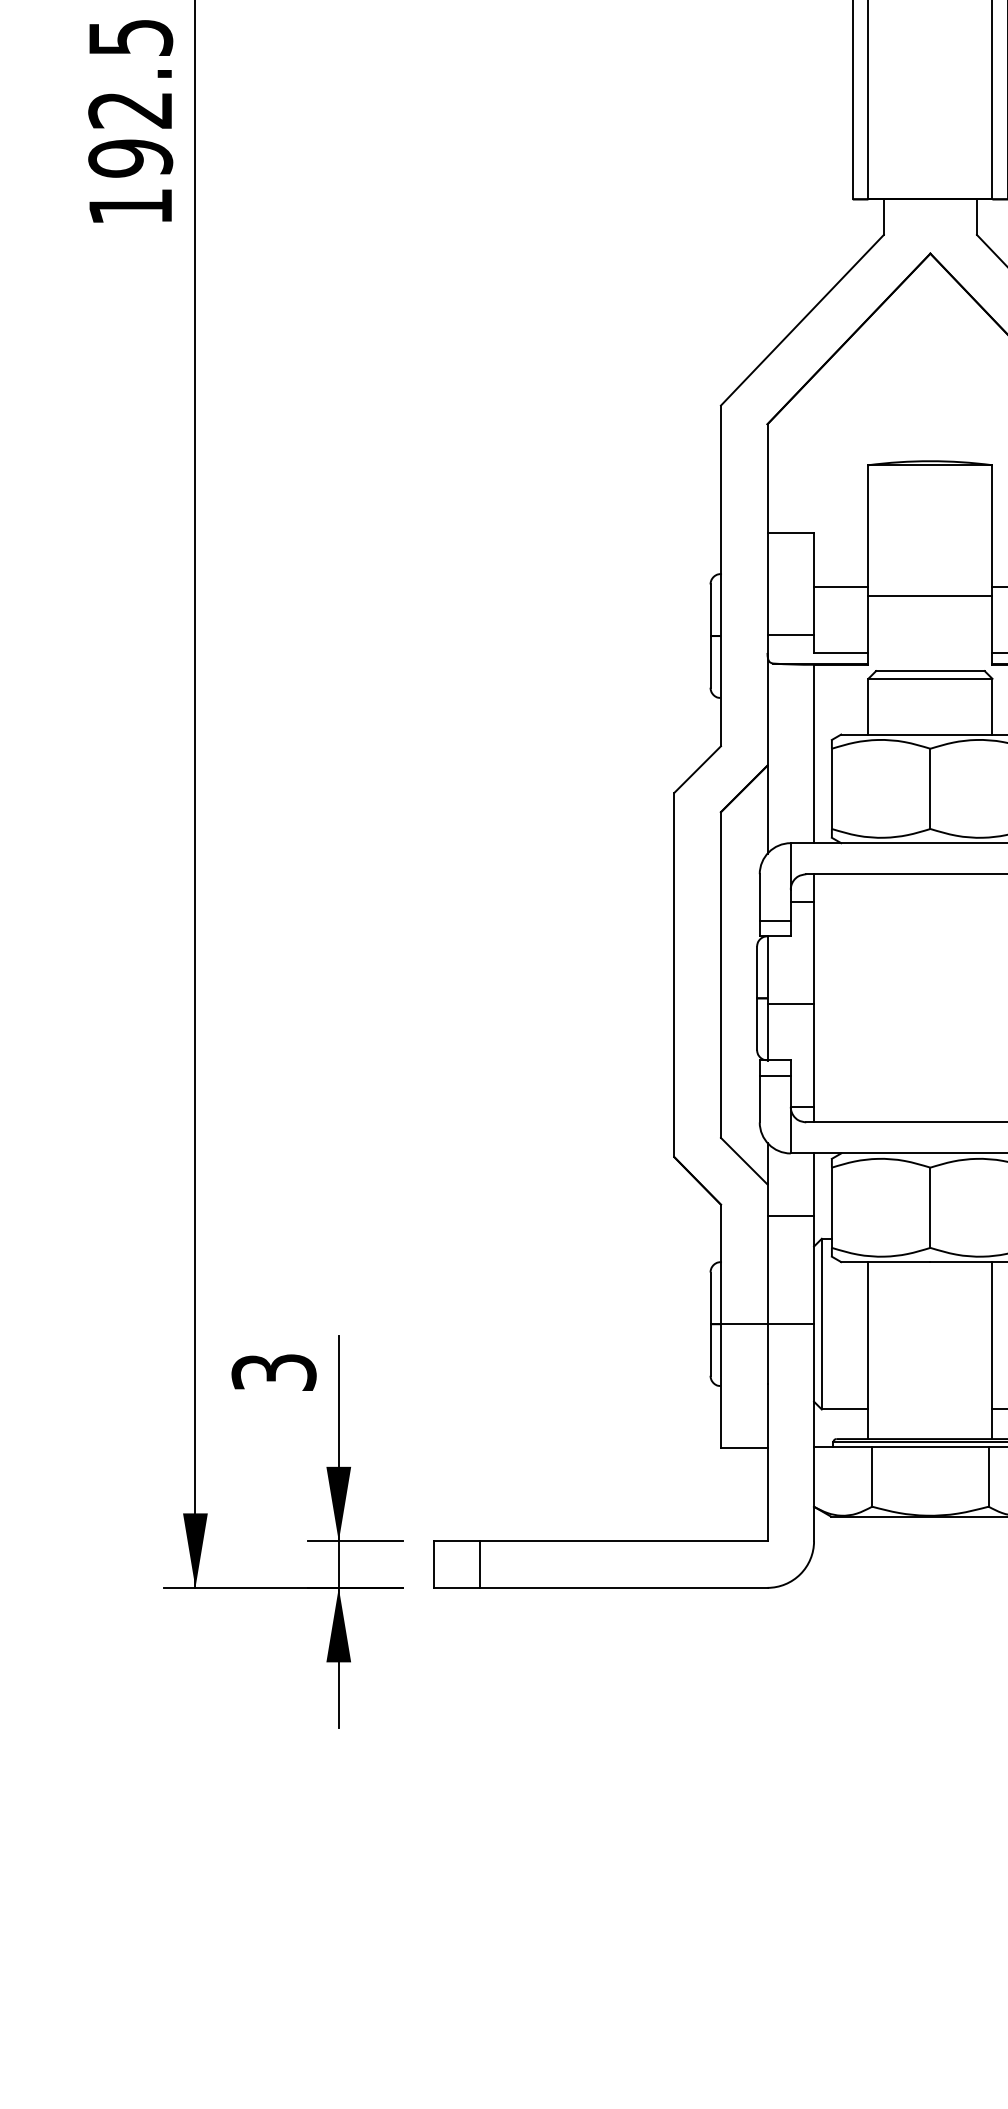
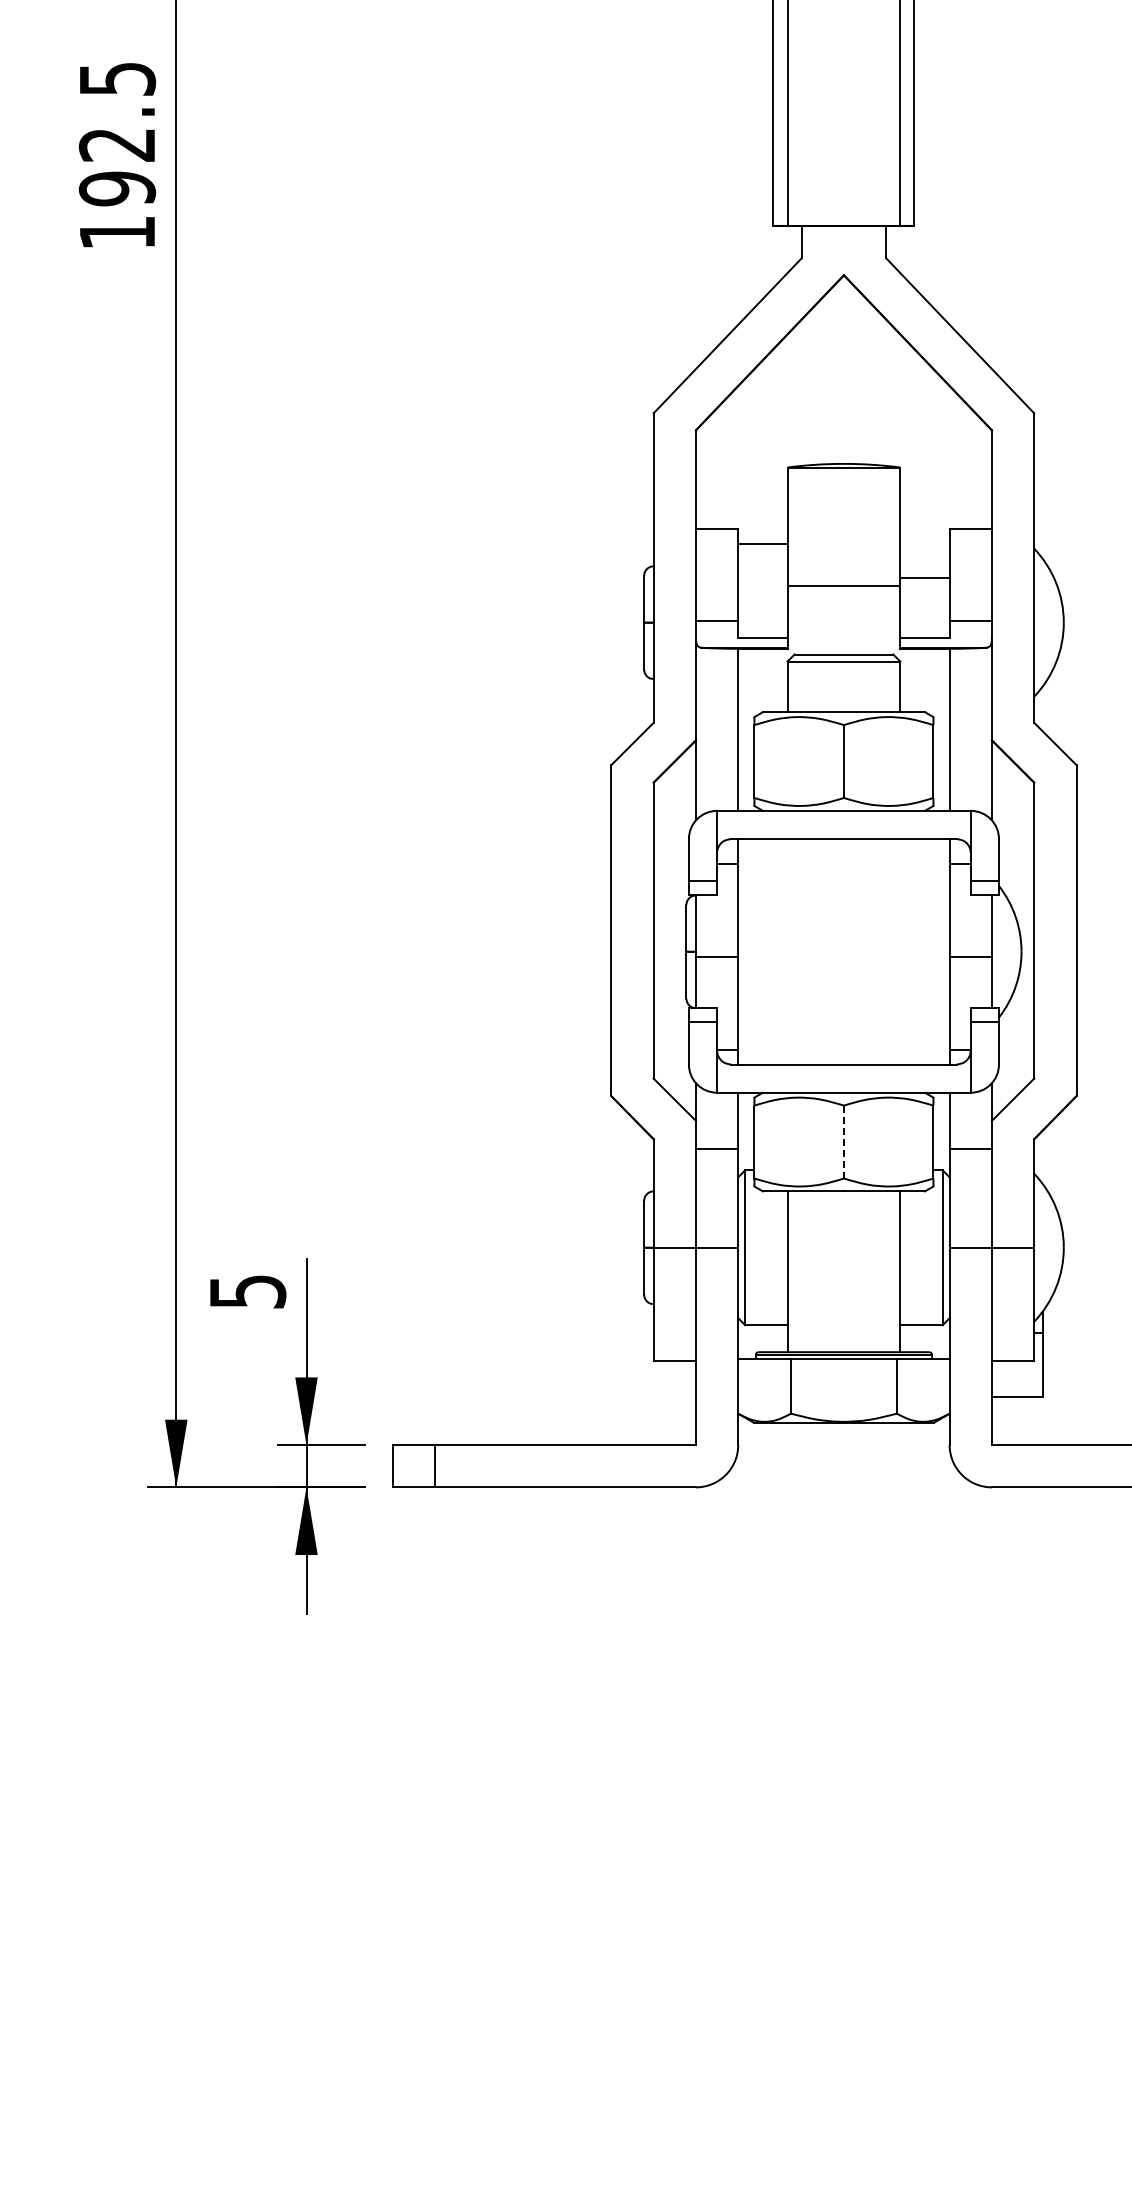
line: (840, 587) -> (762, 544), moved
line: (929, 1207) -> (843, 1141), solid -> dashed
text: (273, 1372) -> (247, 1291), 3 -> 5

